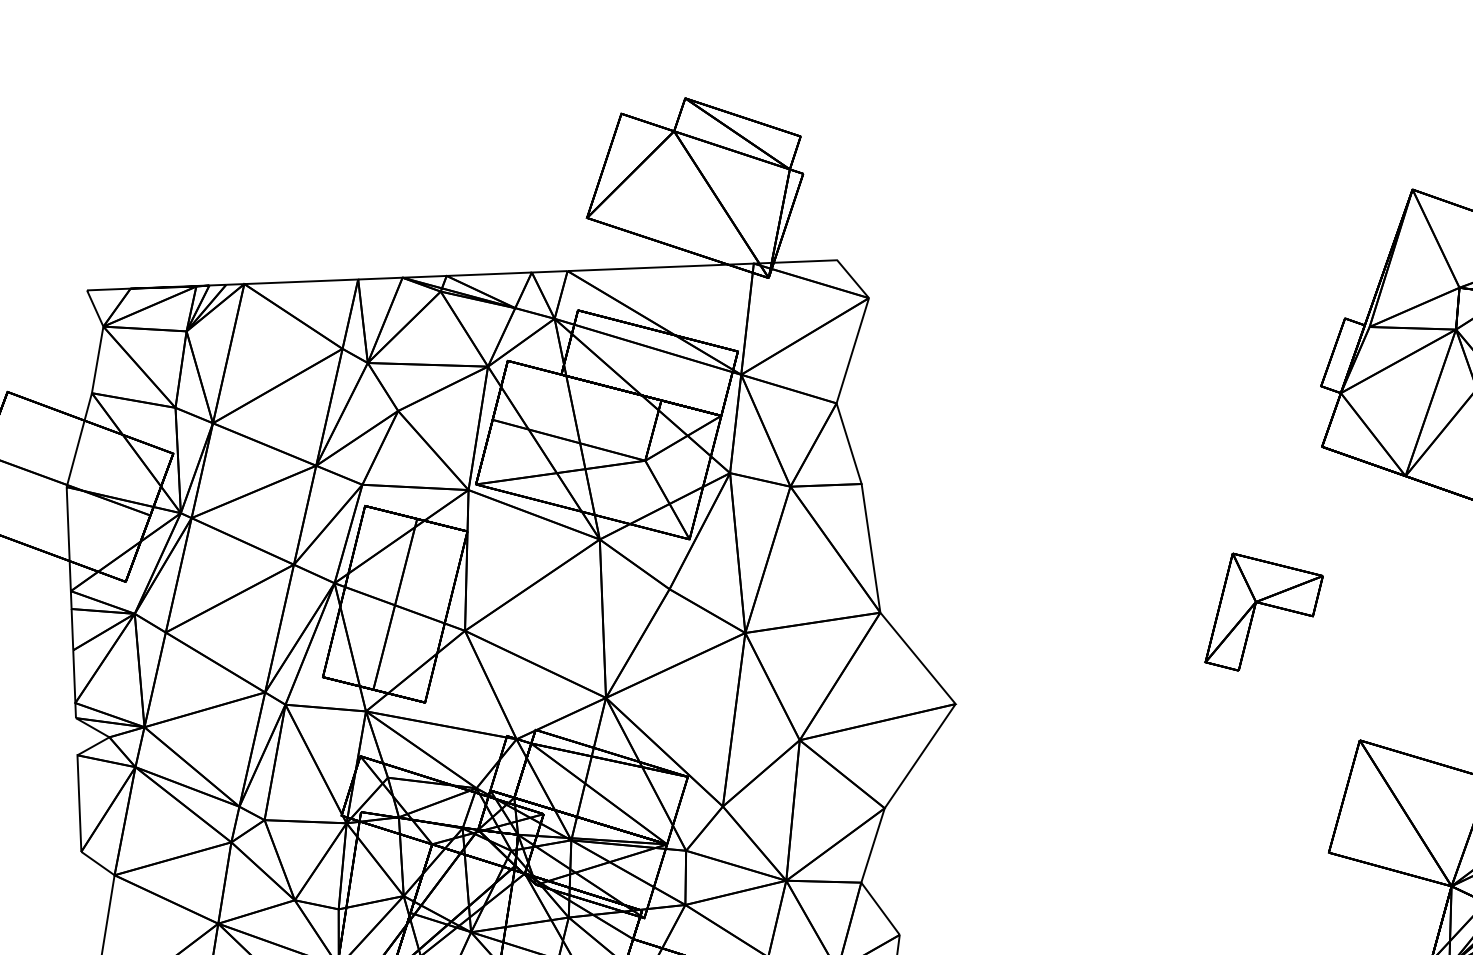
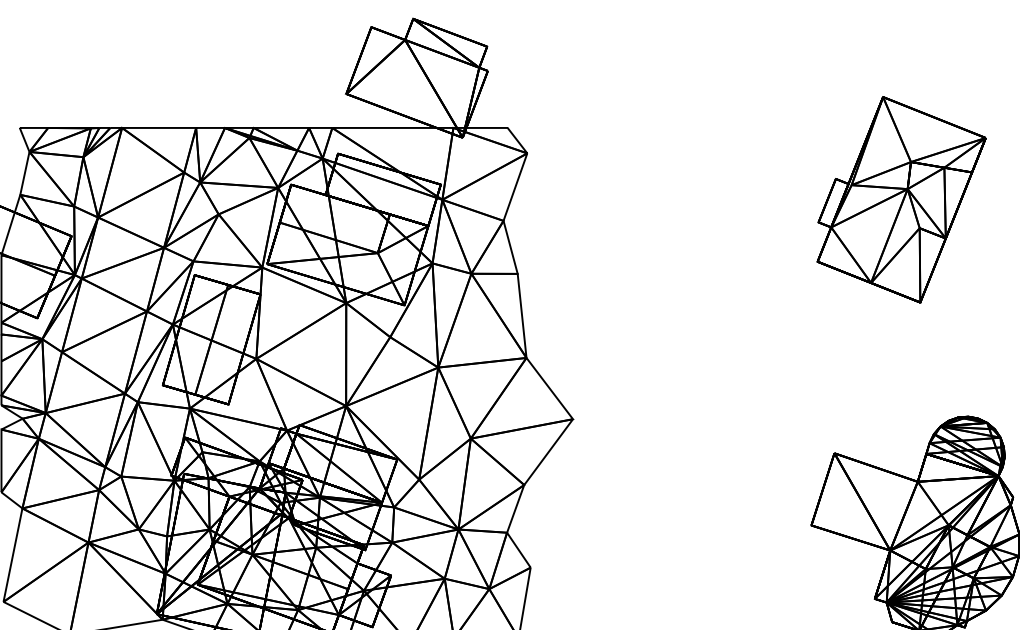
part: (1263, 610) -> (775, 366), removed

